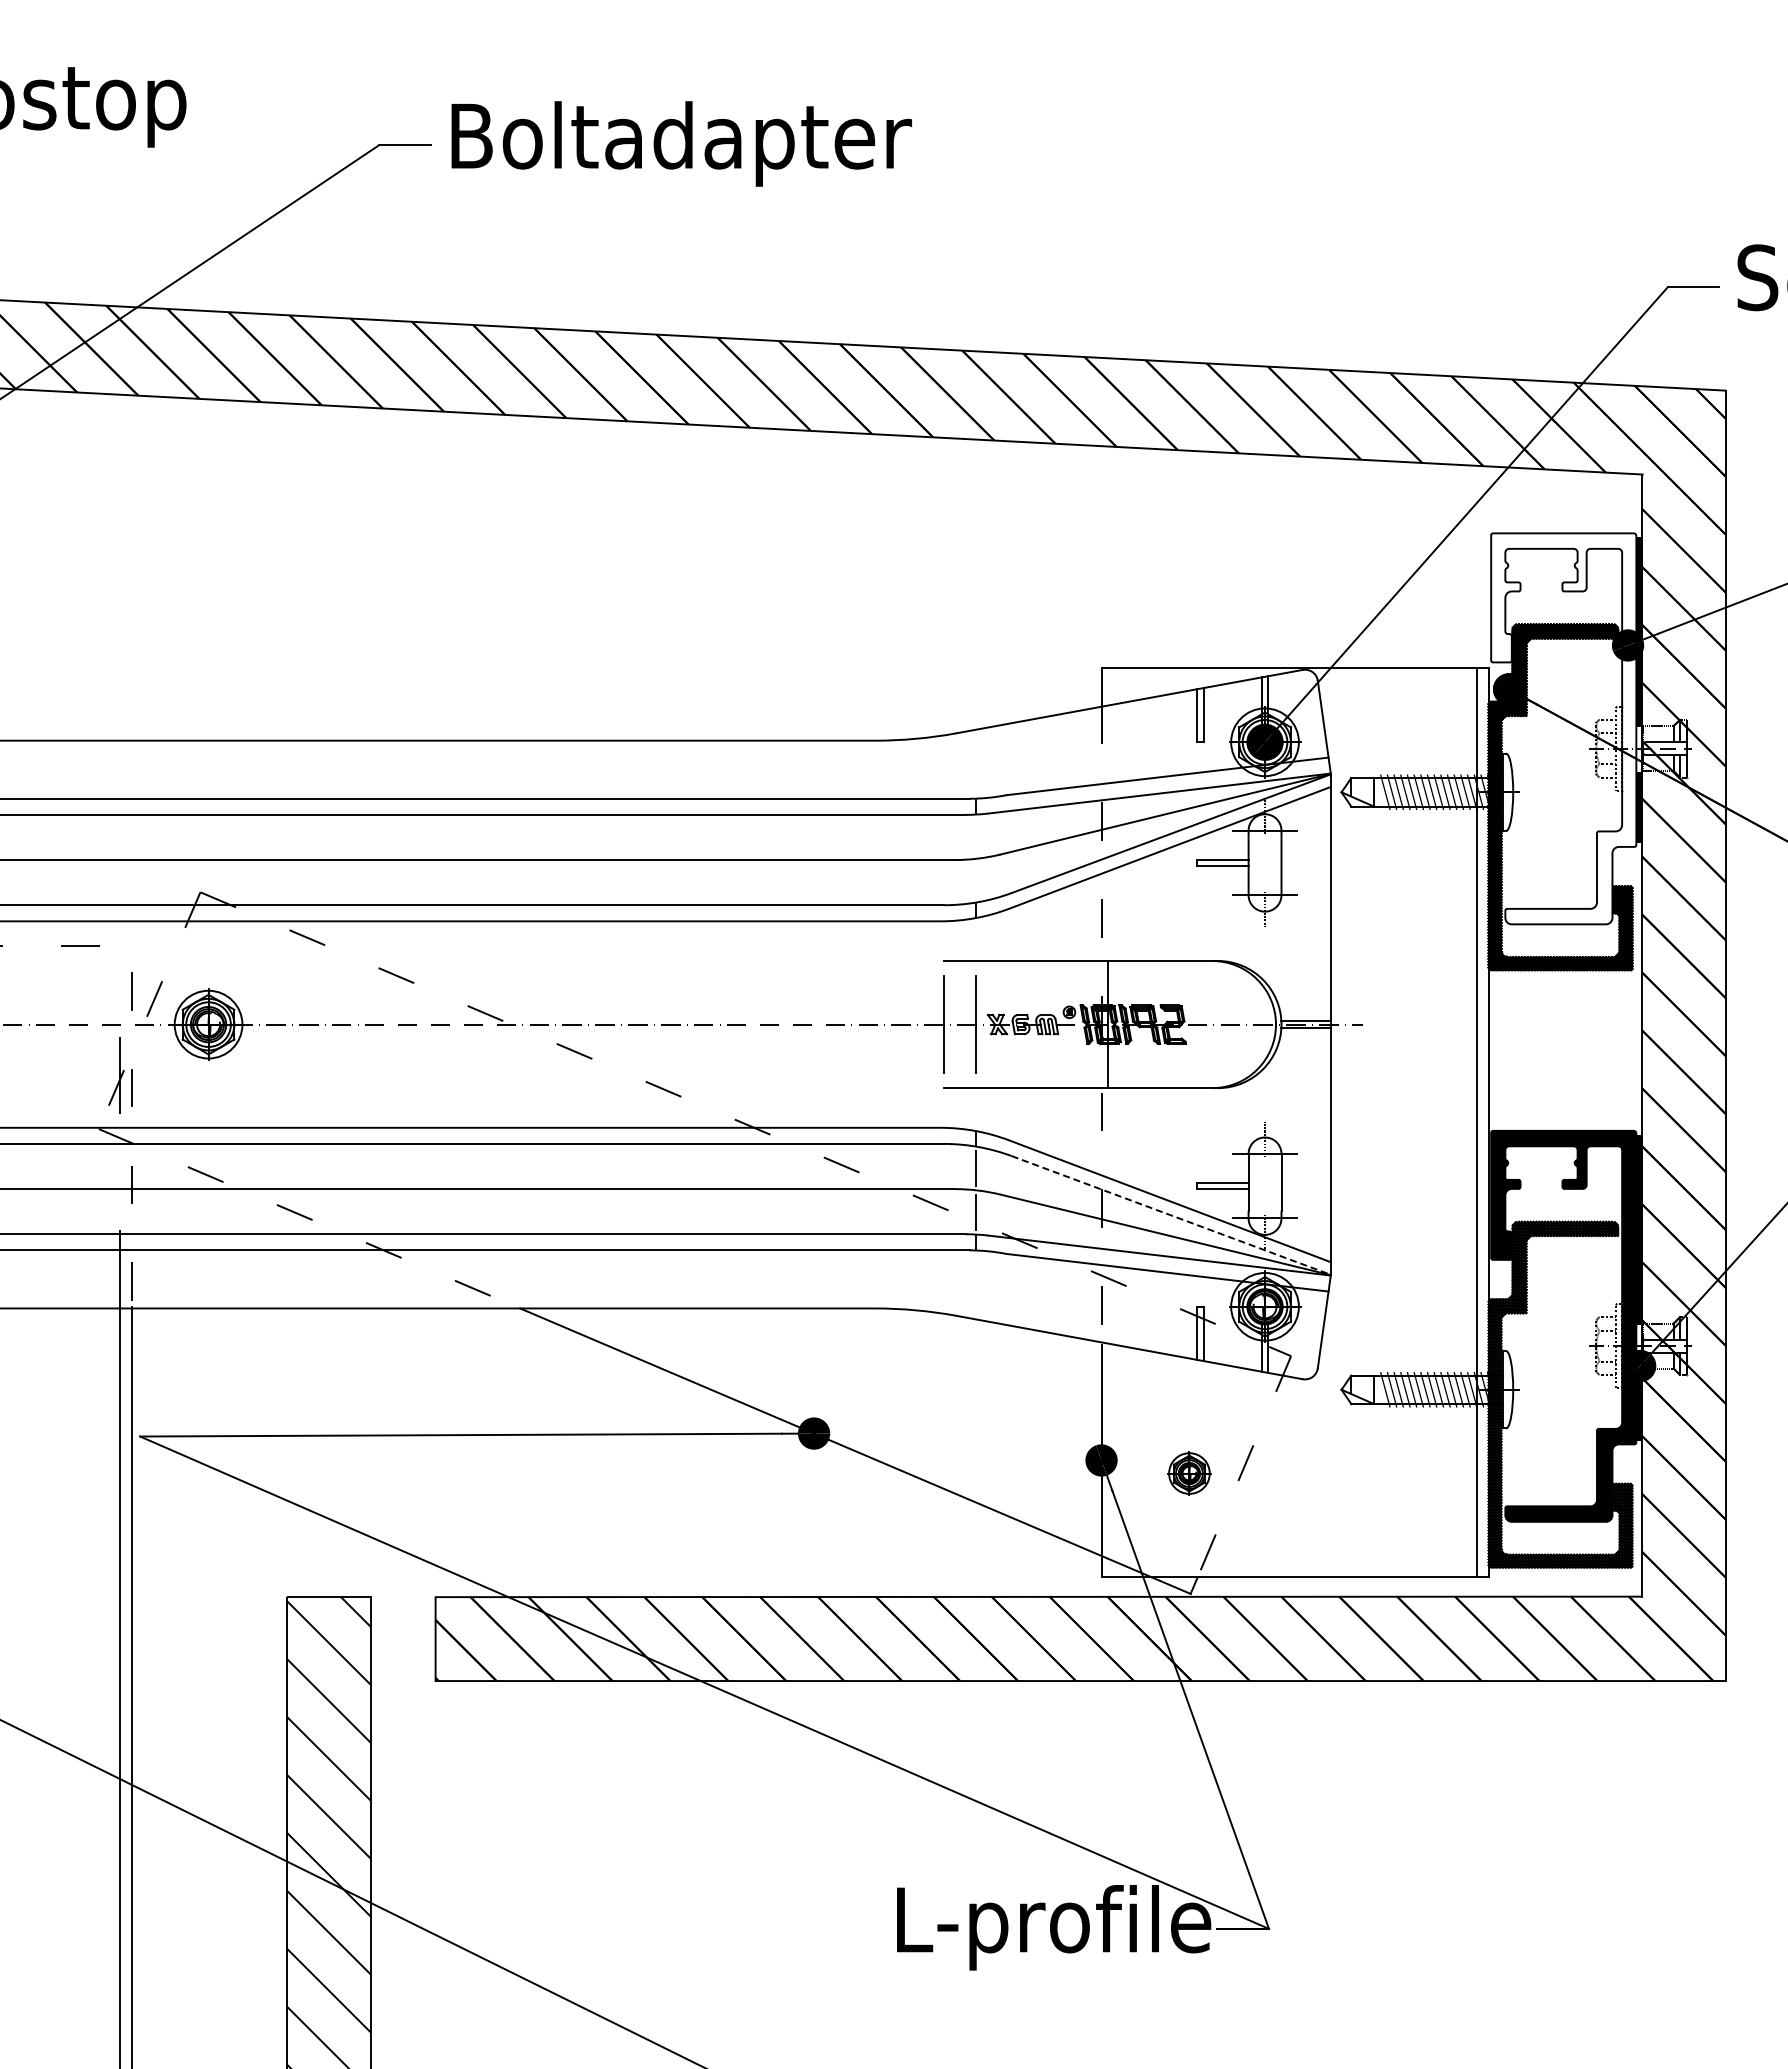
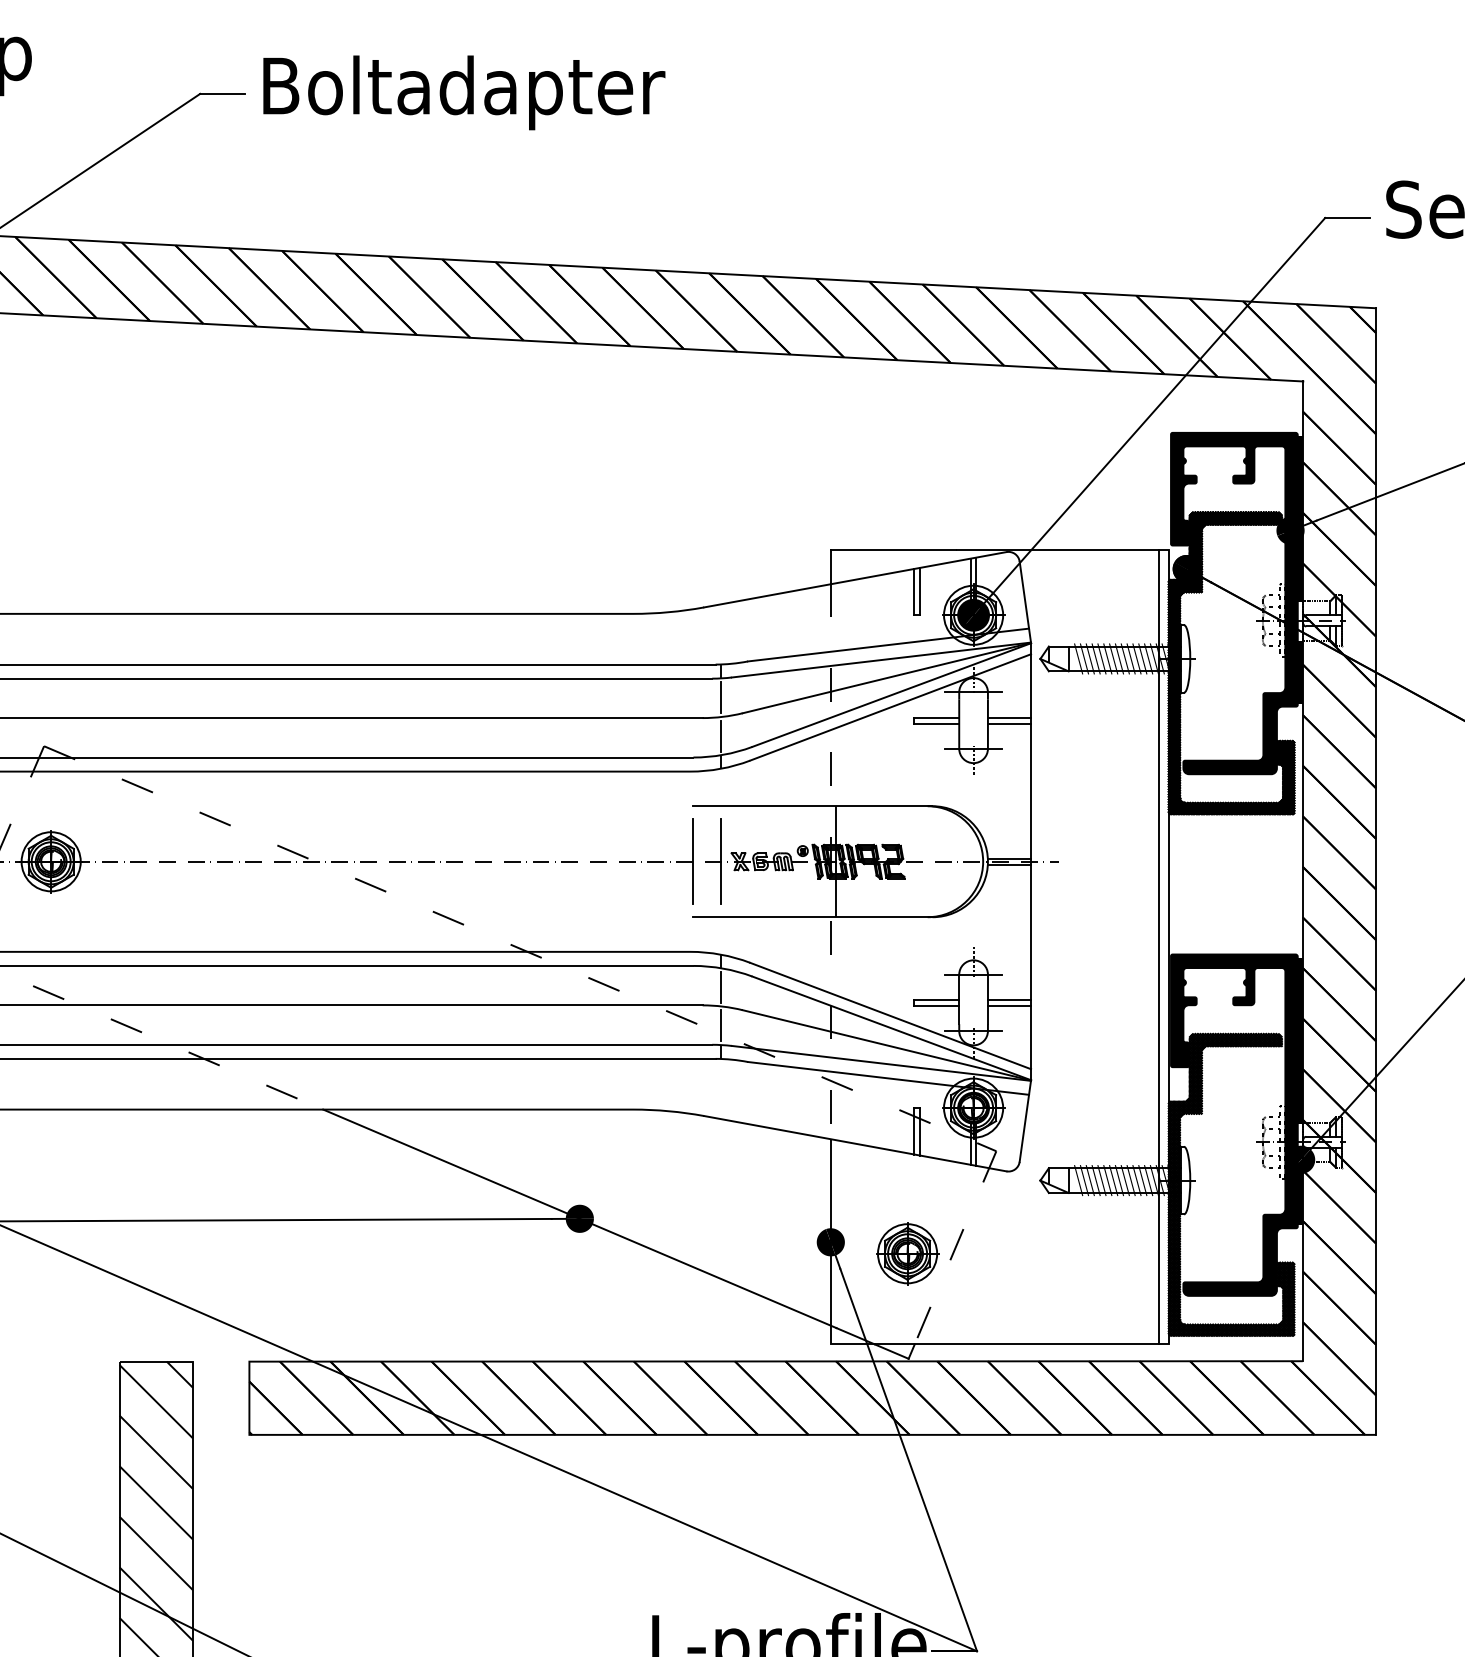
fill: (1563, 728) -> (1234, 603), added
line: (976, 836) -> (721, 697), added
line: (1305, 859) -> (1008, 717), added
line: (1305, 866) -> (1008, 723), added
line: (976, 880) -> (721, 735), added
line: (1305, 1182) -> (1008, 999), added
line: (1305, 1189) -> (1008, 1005), added
line: (1171, 1215) -> (891, 1028), dashed -> solid
part: (1189, 1473) -> (907, 1253), size x1.67

